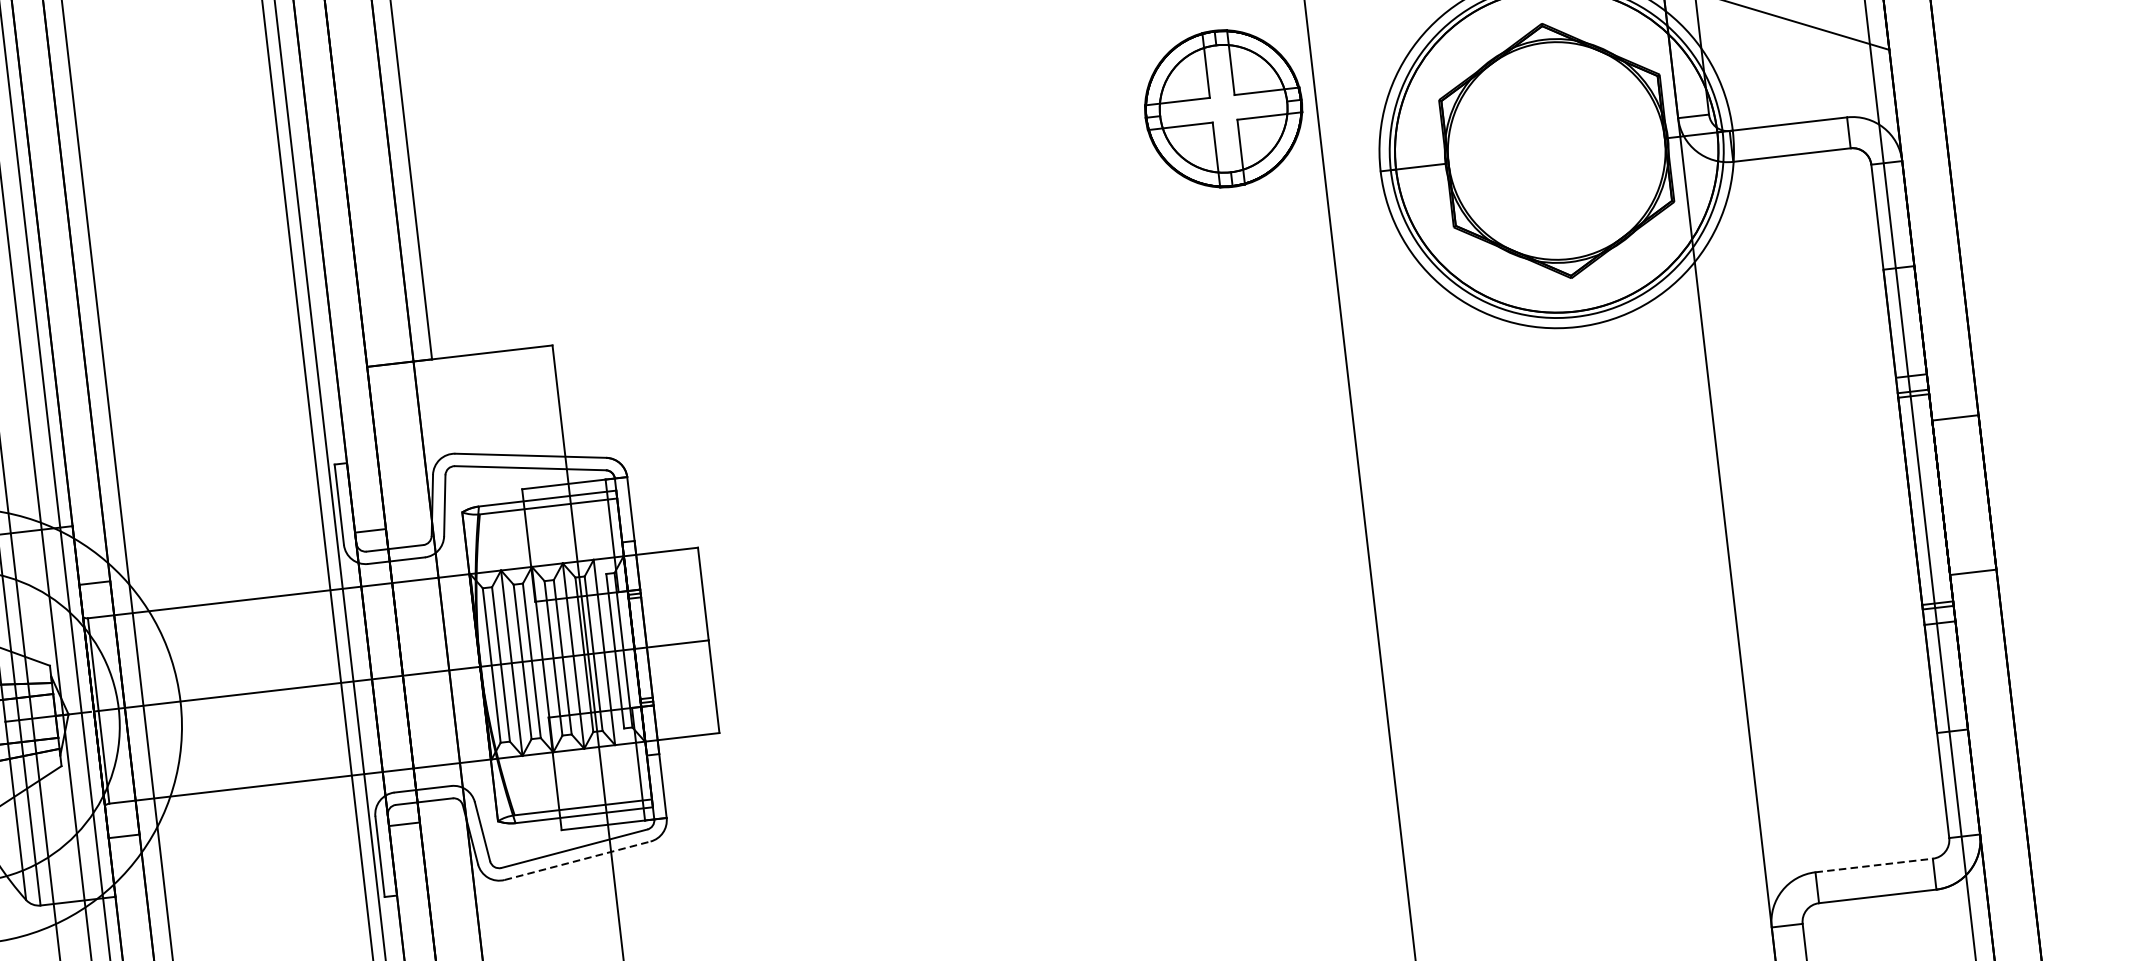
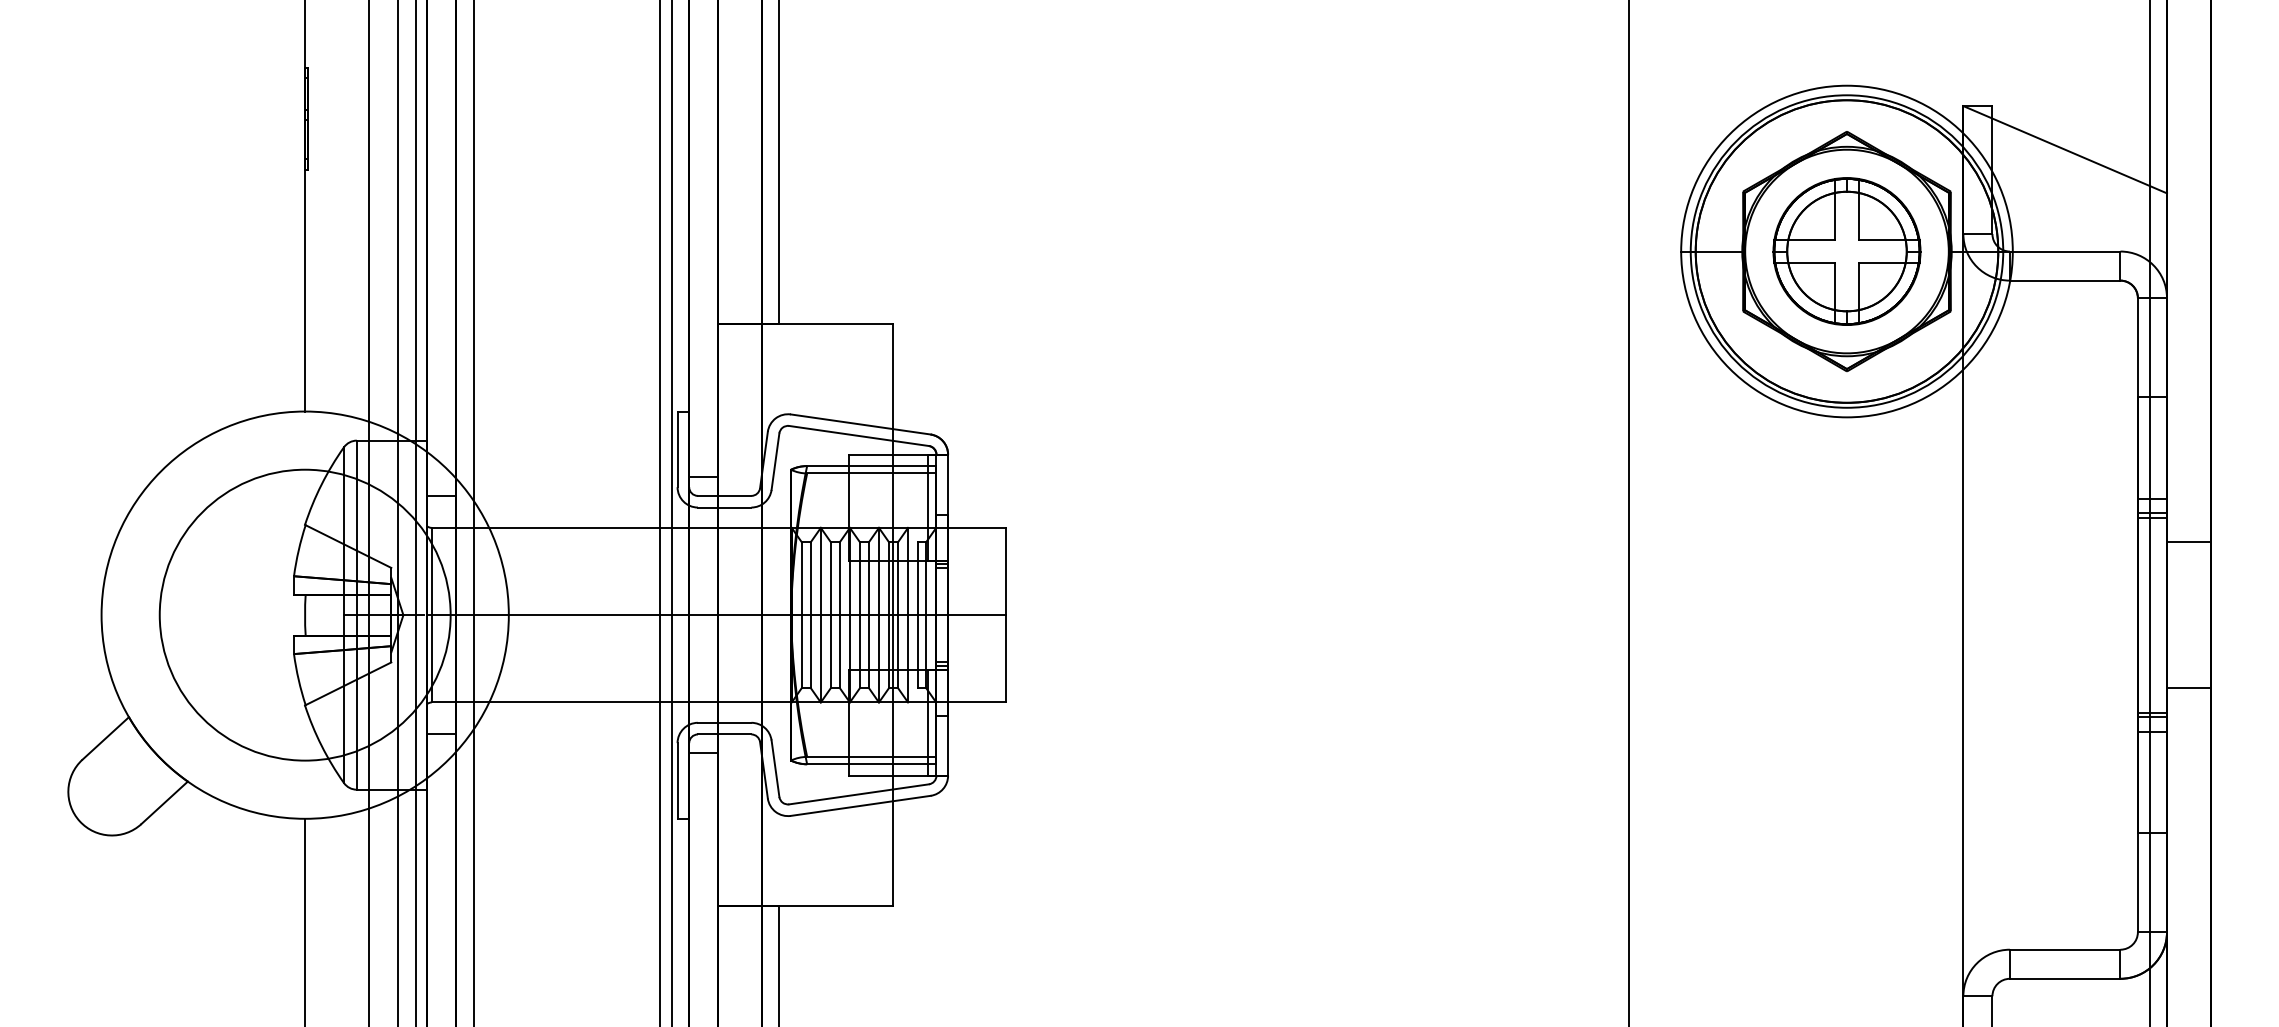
part: (1223, 108) -> (1846, 251), moved
line: (577, 860) -> (860, 805), dashed -> solid
line: (1874, 865) -> (2065, 949), dashed -> solid

